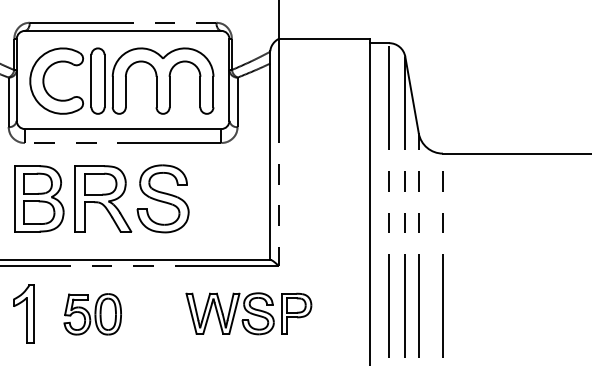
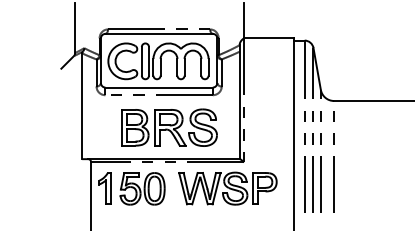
part: (101, 198) -> (169, 127), moved
part: (92, 313) -> (142, 188), size x1.43
part: (248, 313) -> (227, 188), size x1.43

